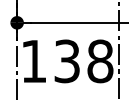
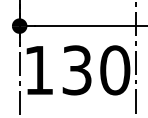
text: (100, 61) -> (115, 70), 138 -> 130

